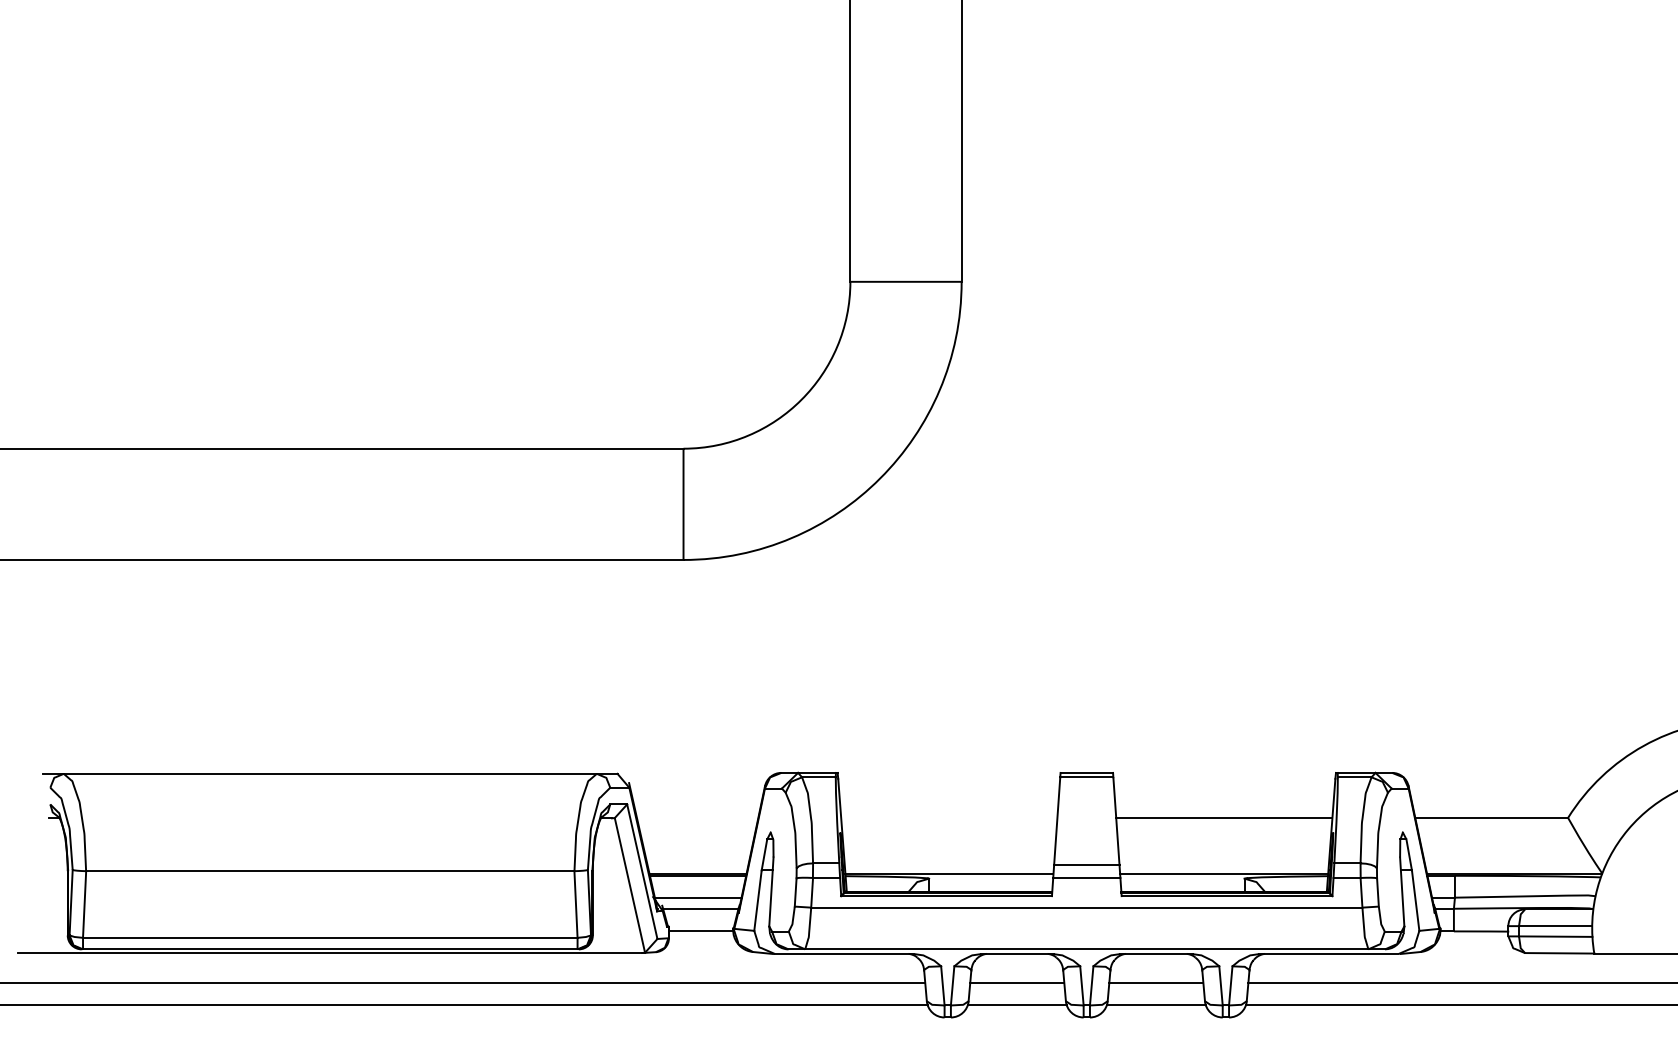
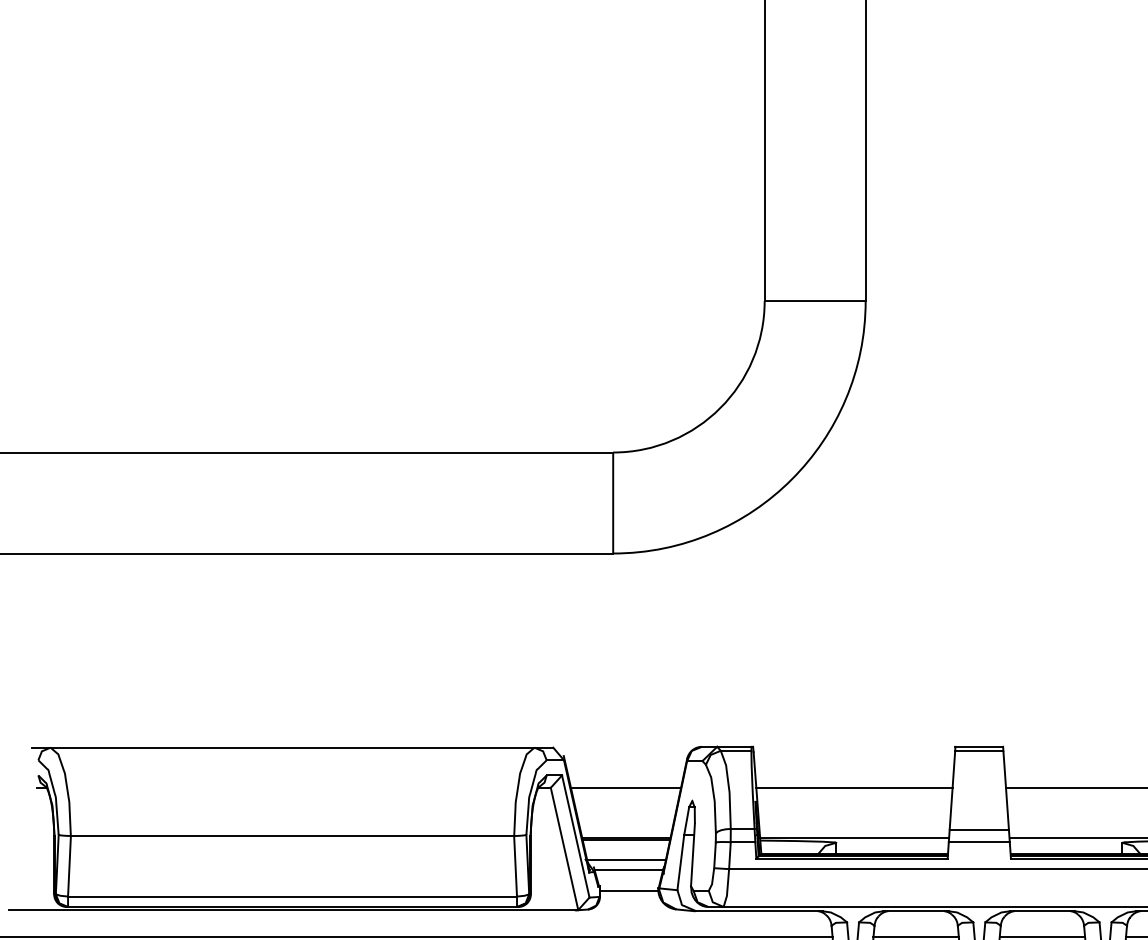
line: (697, 817) -> (625, 787), added
line: (949, 817) -> (854, 787), added

